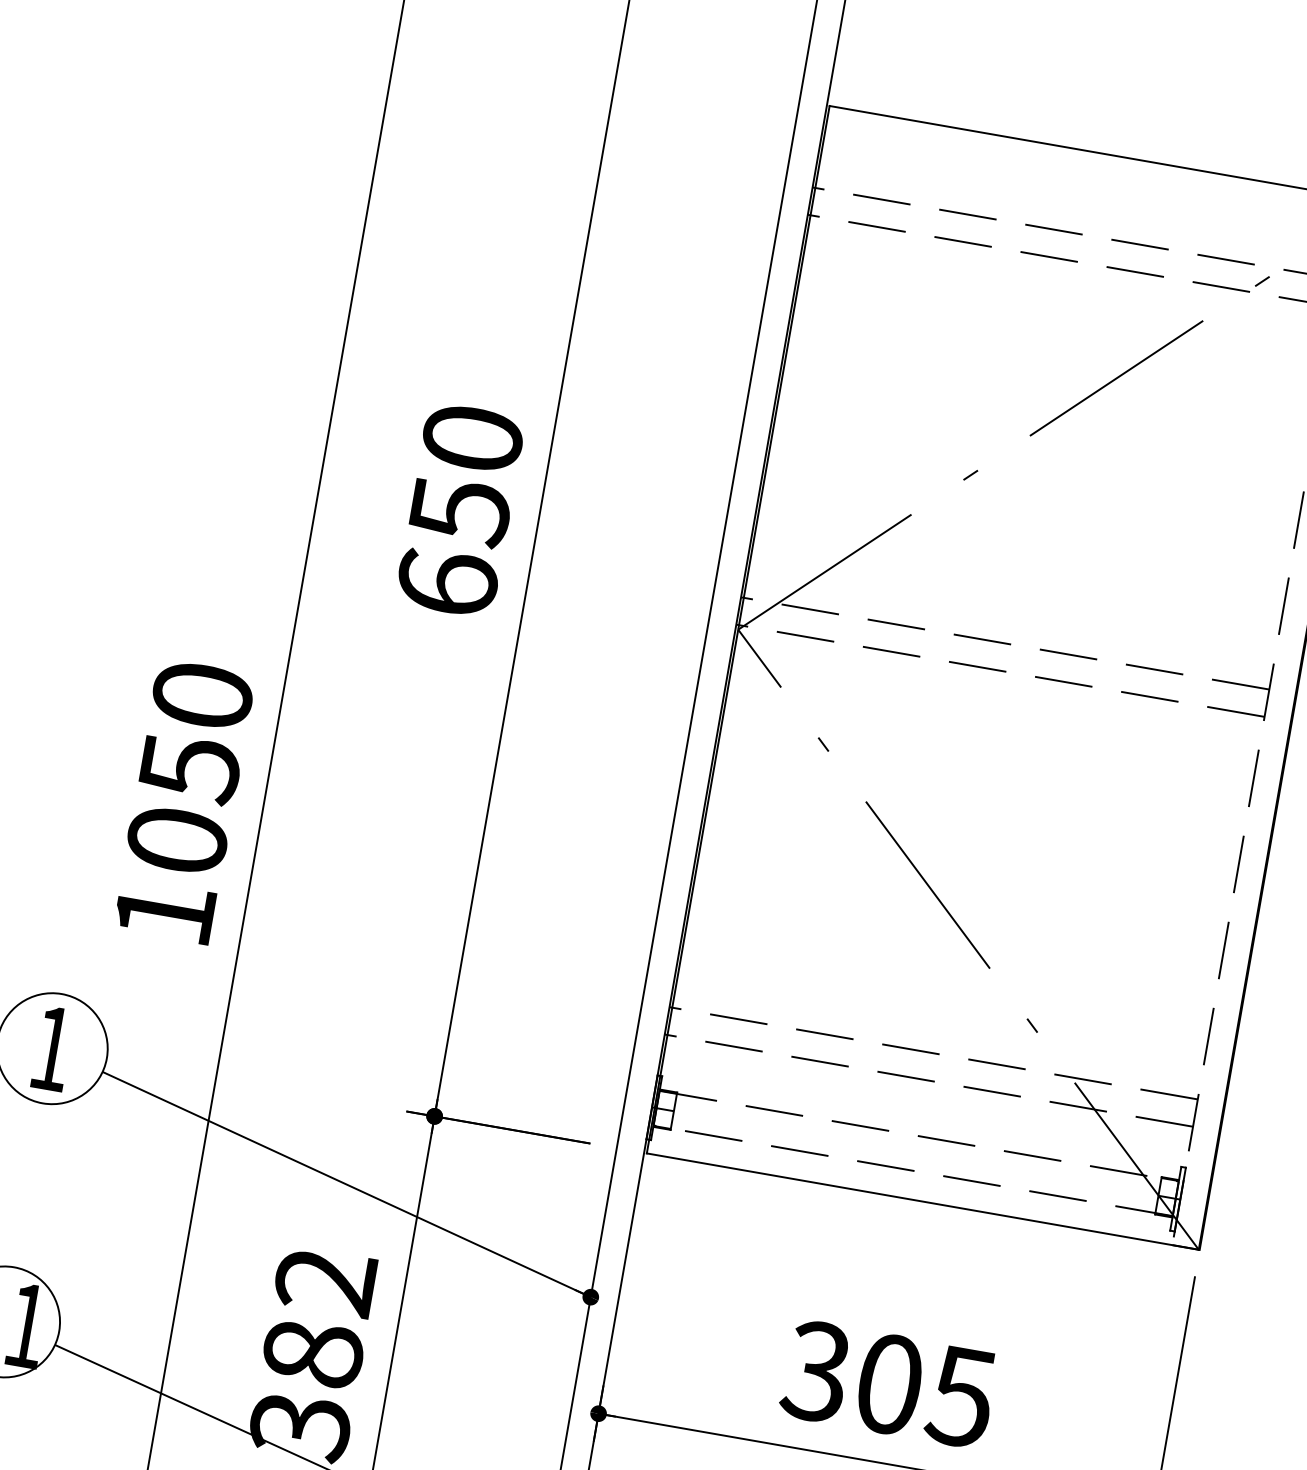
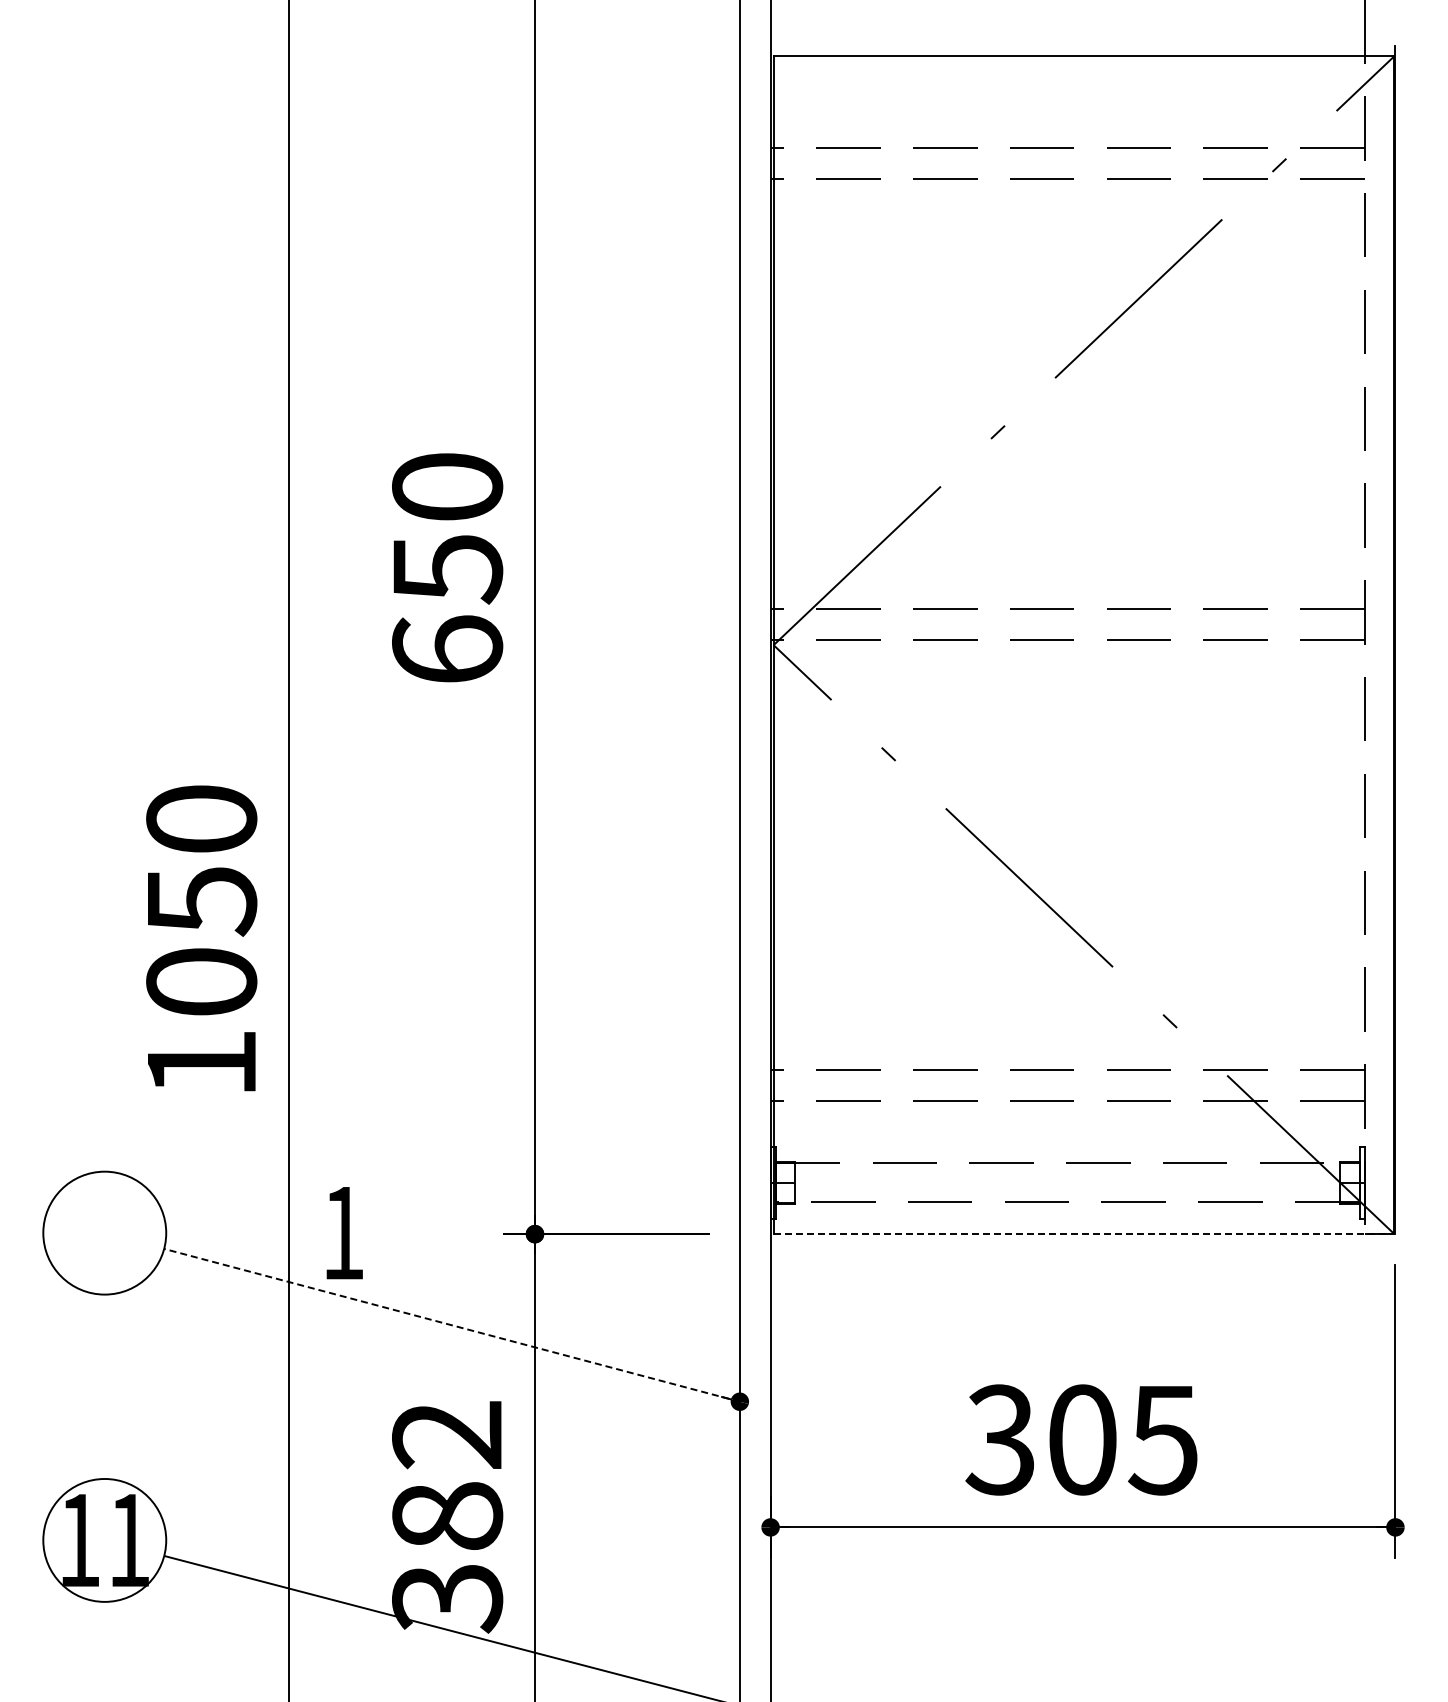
text: (52, 1049) -> (344, 1233), moved
line: (347, 1184) -> (452, 1325), solid -> dashed
line: (923, 1201) -> (1084, 1234), solid -> dashed

